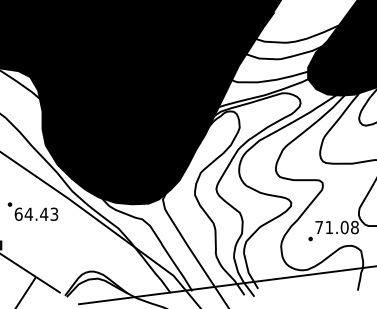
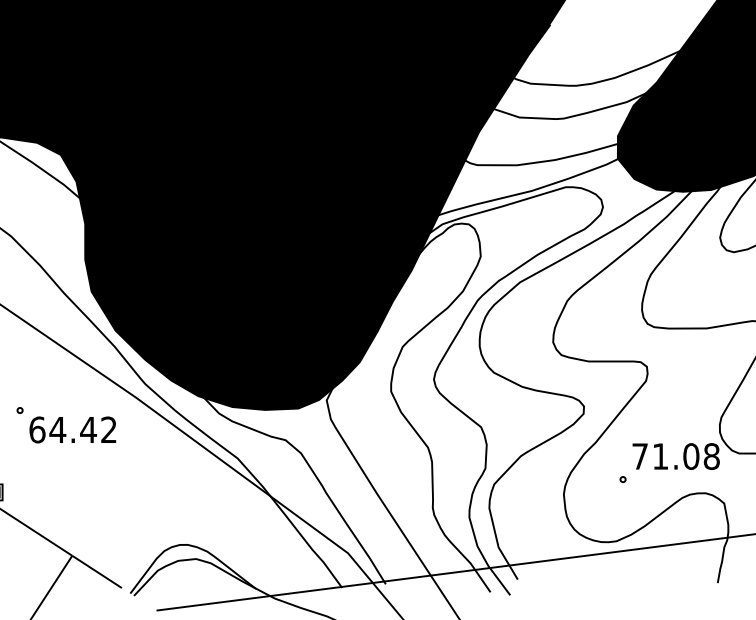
text: (54, 214) -> (109, 430), 64.43 -> 64.42

